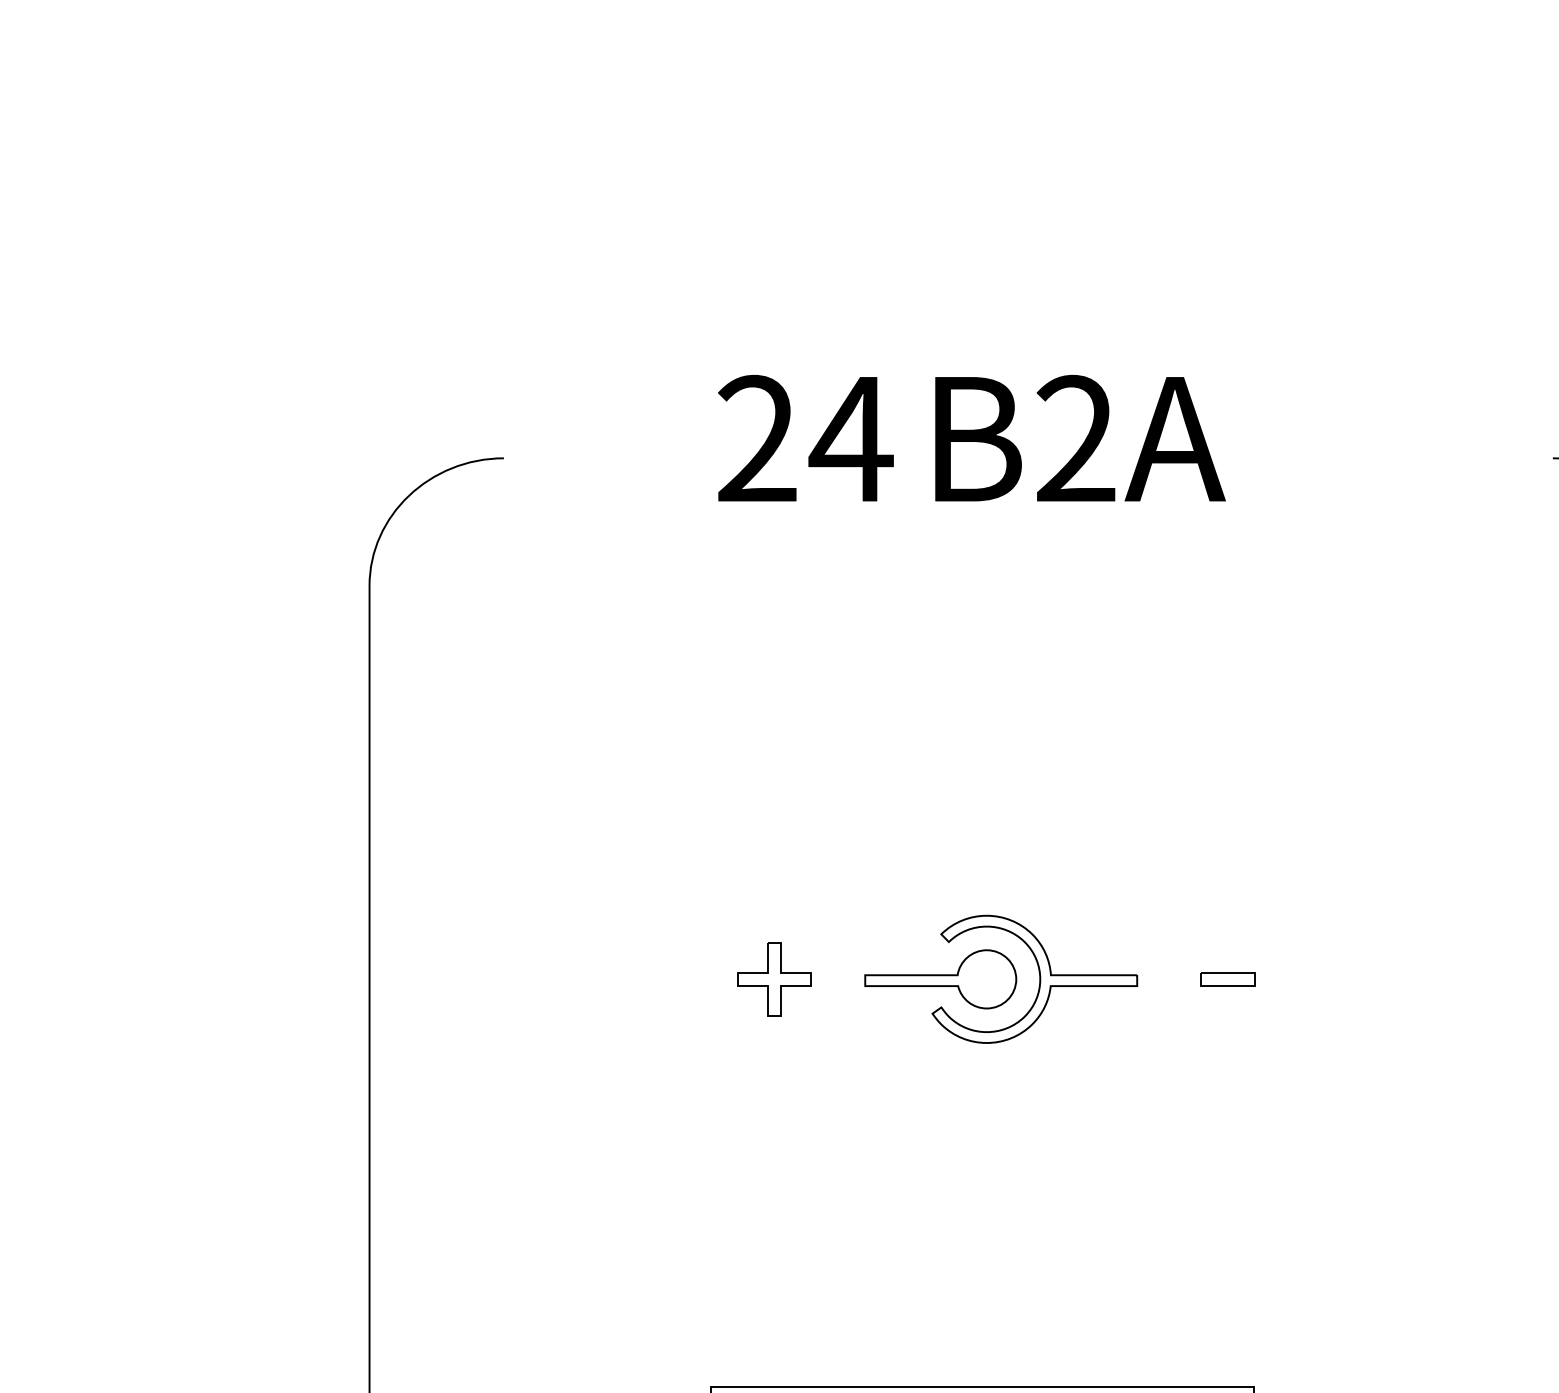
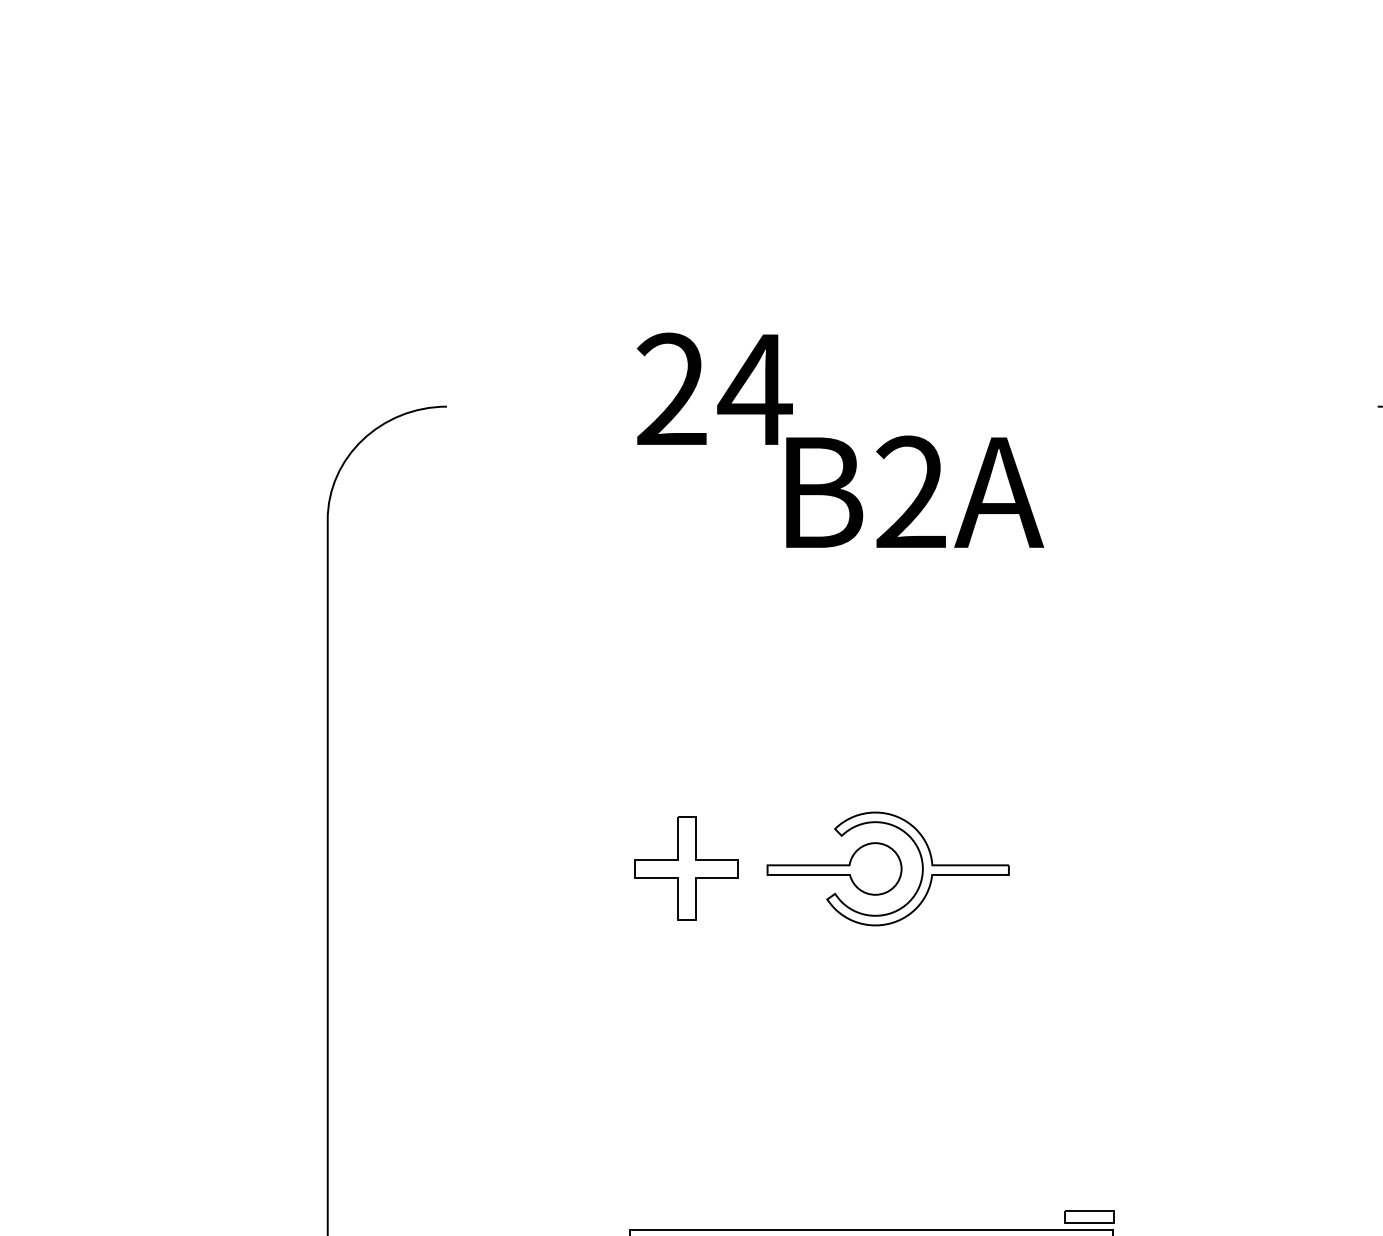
text: (1080, 437) -> (915, 491), moved
part: (774, 979) -> (687, 869), size x1.6
part: (1227, 979) -> (1089, 1216), moved

